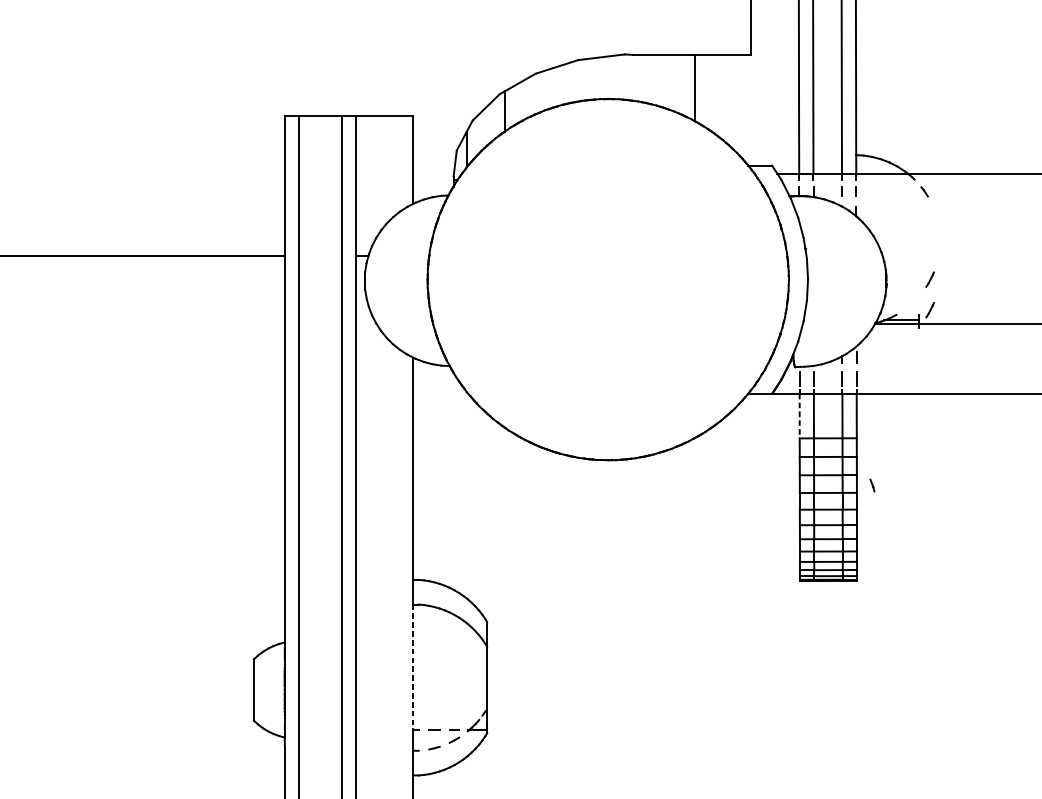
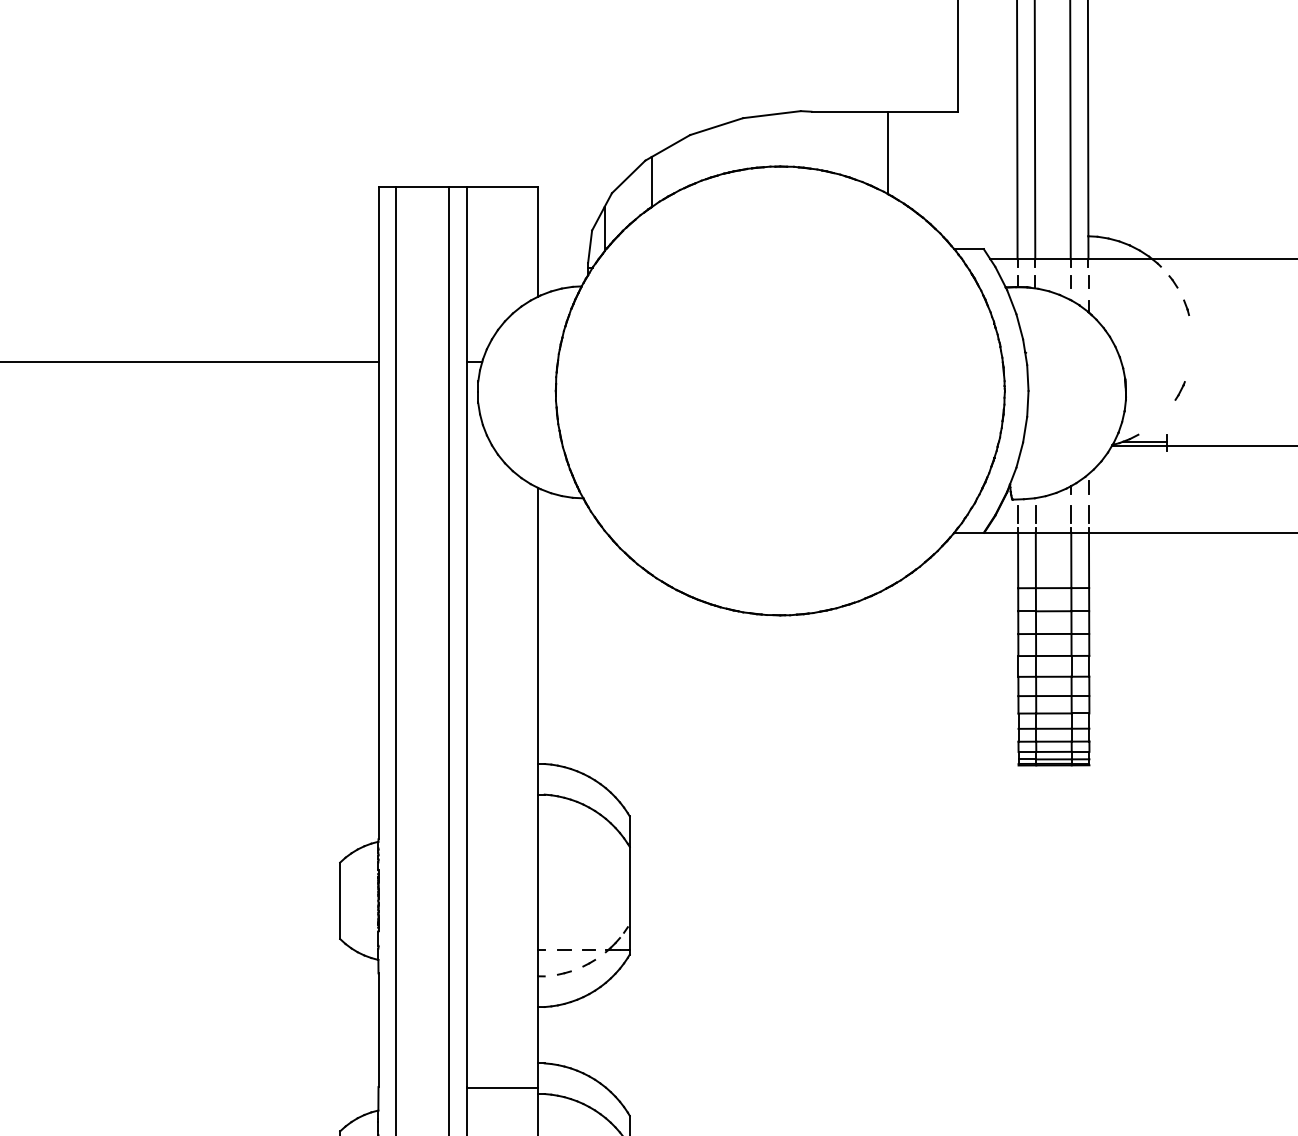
line: (929, 309) -> (1179, 428), removed
line: (799, 416) -> (1018, 560), dashed -> solid
line: (872, 485) -> (1186, 307), moved
line: (413, 667) -> (538, 872), dashed -> solid

